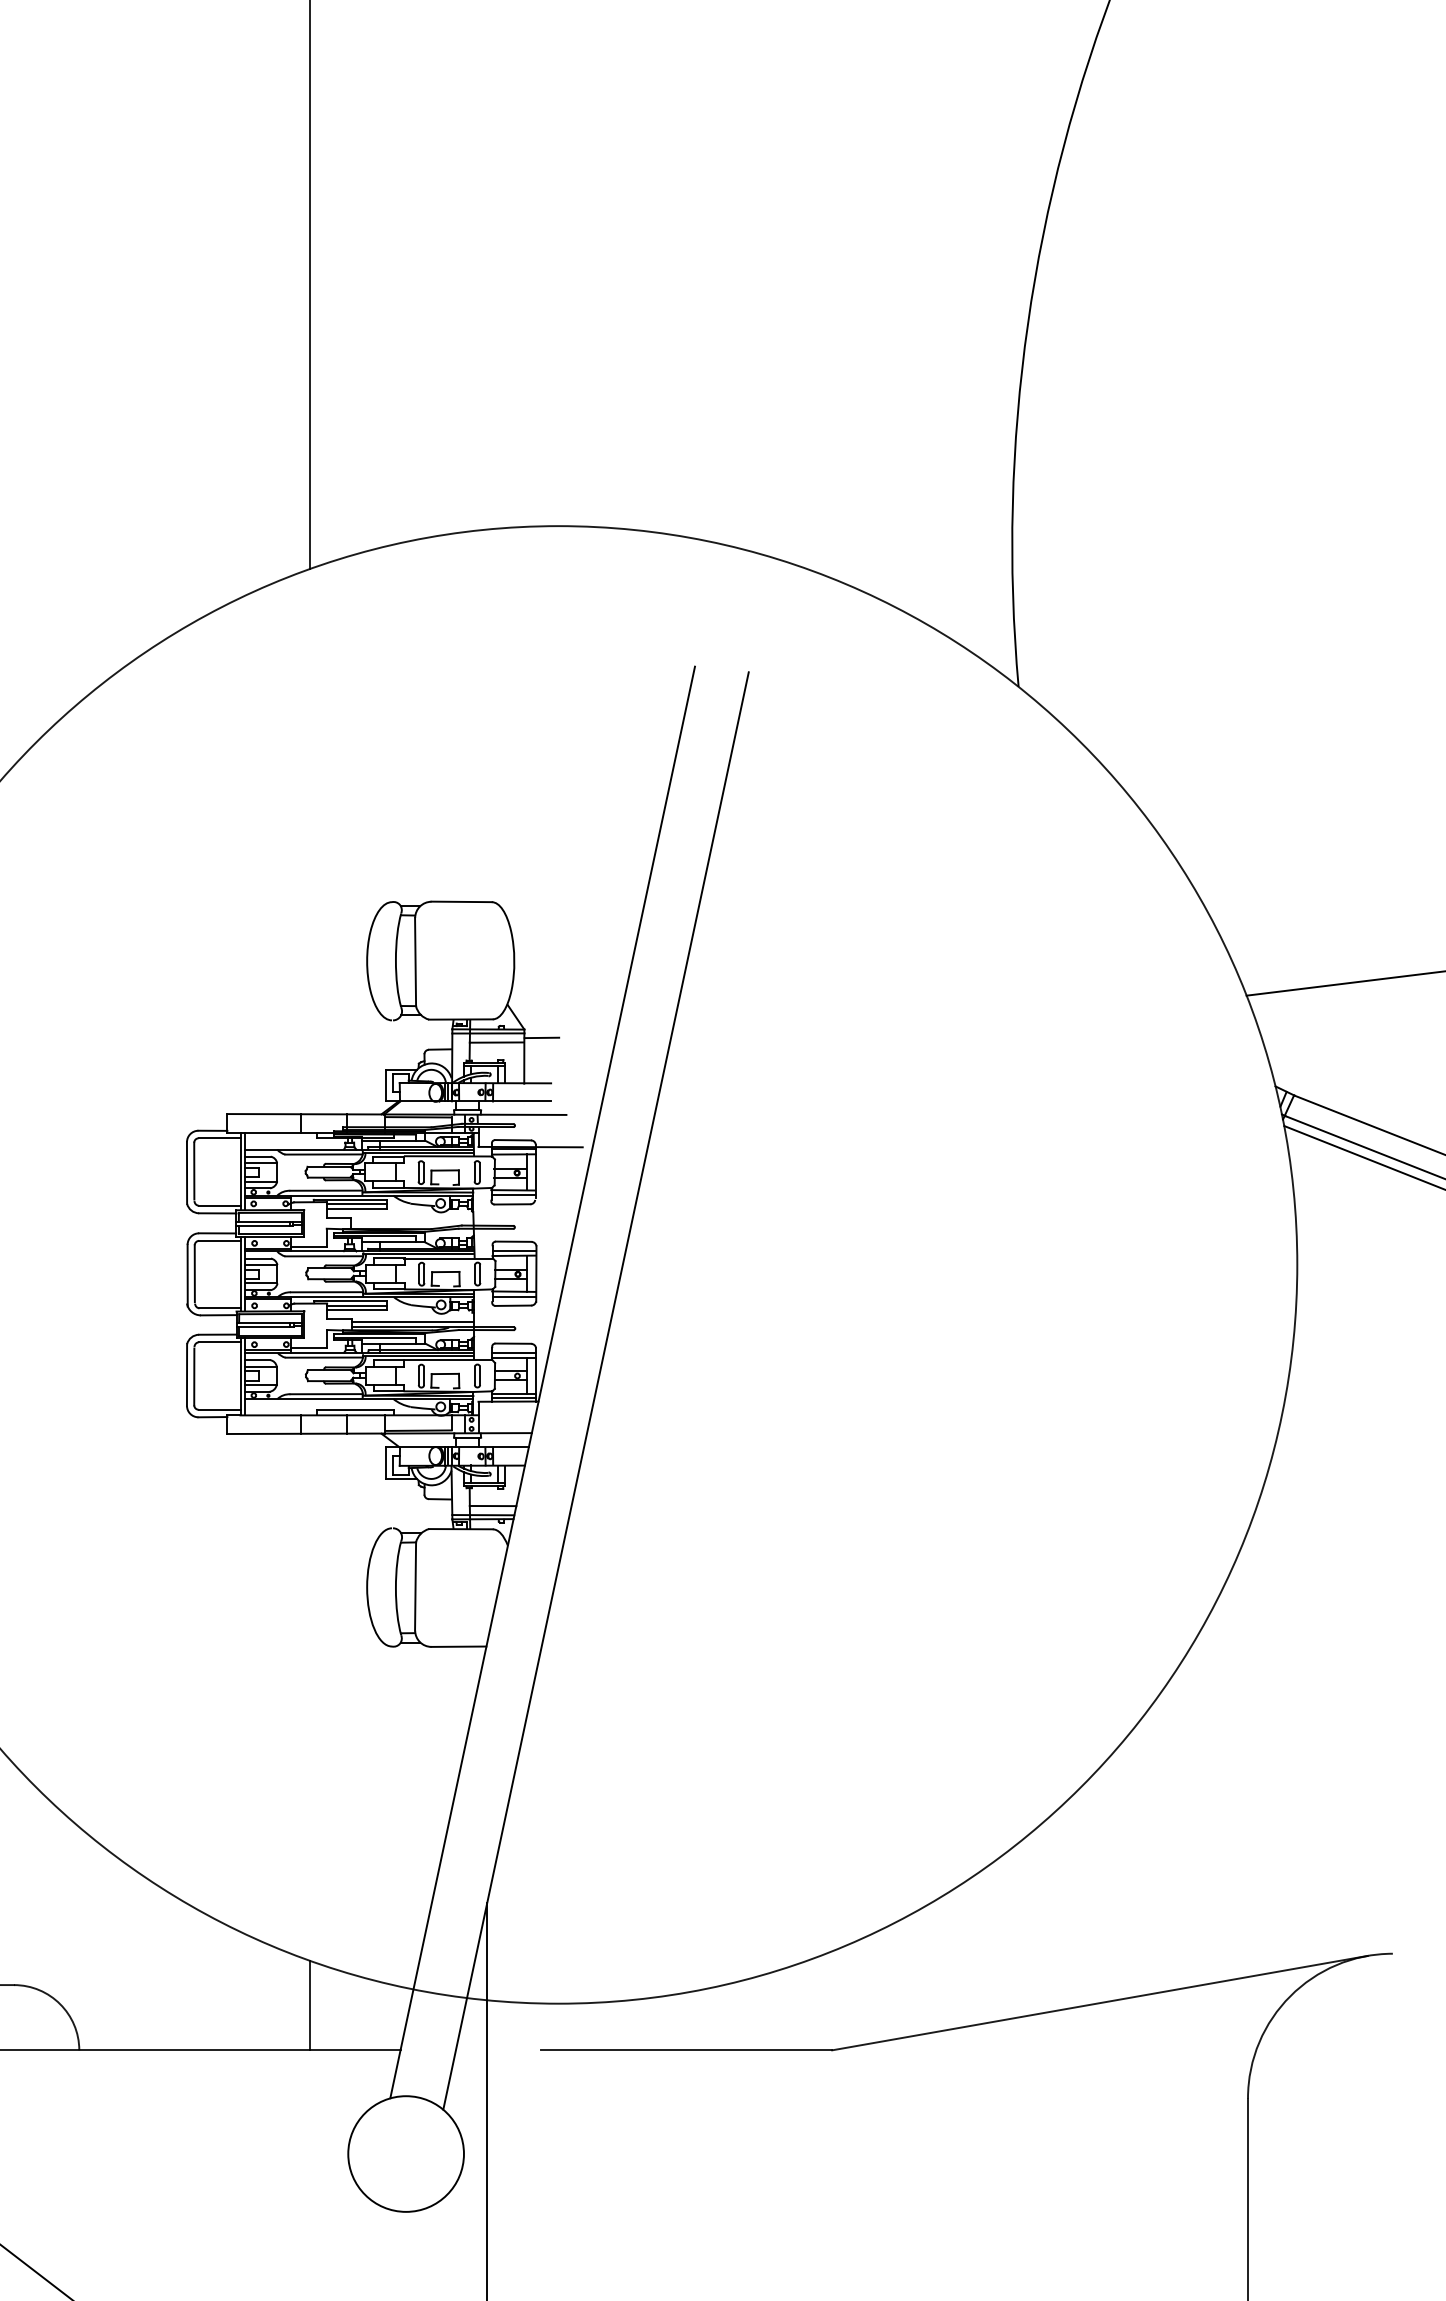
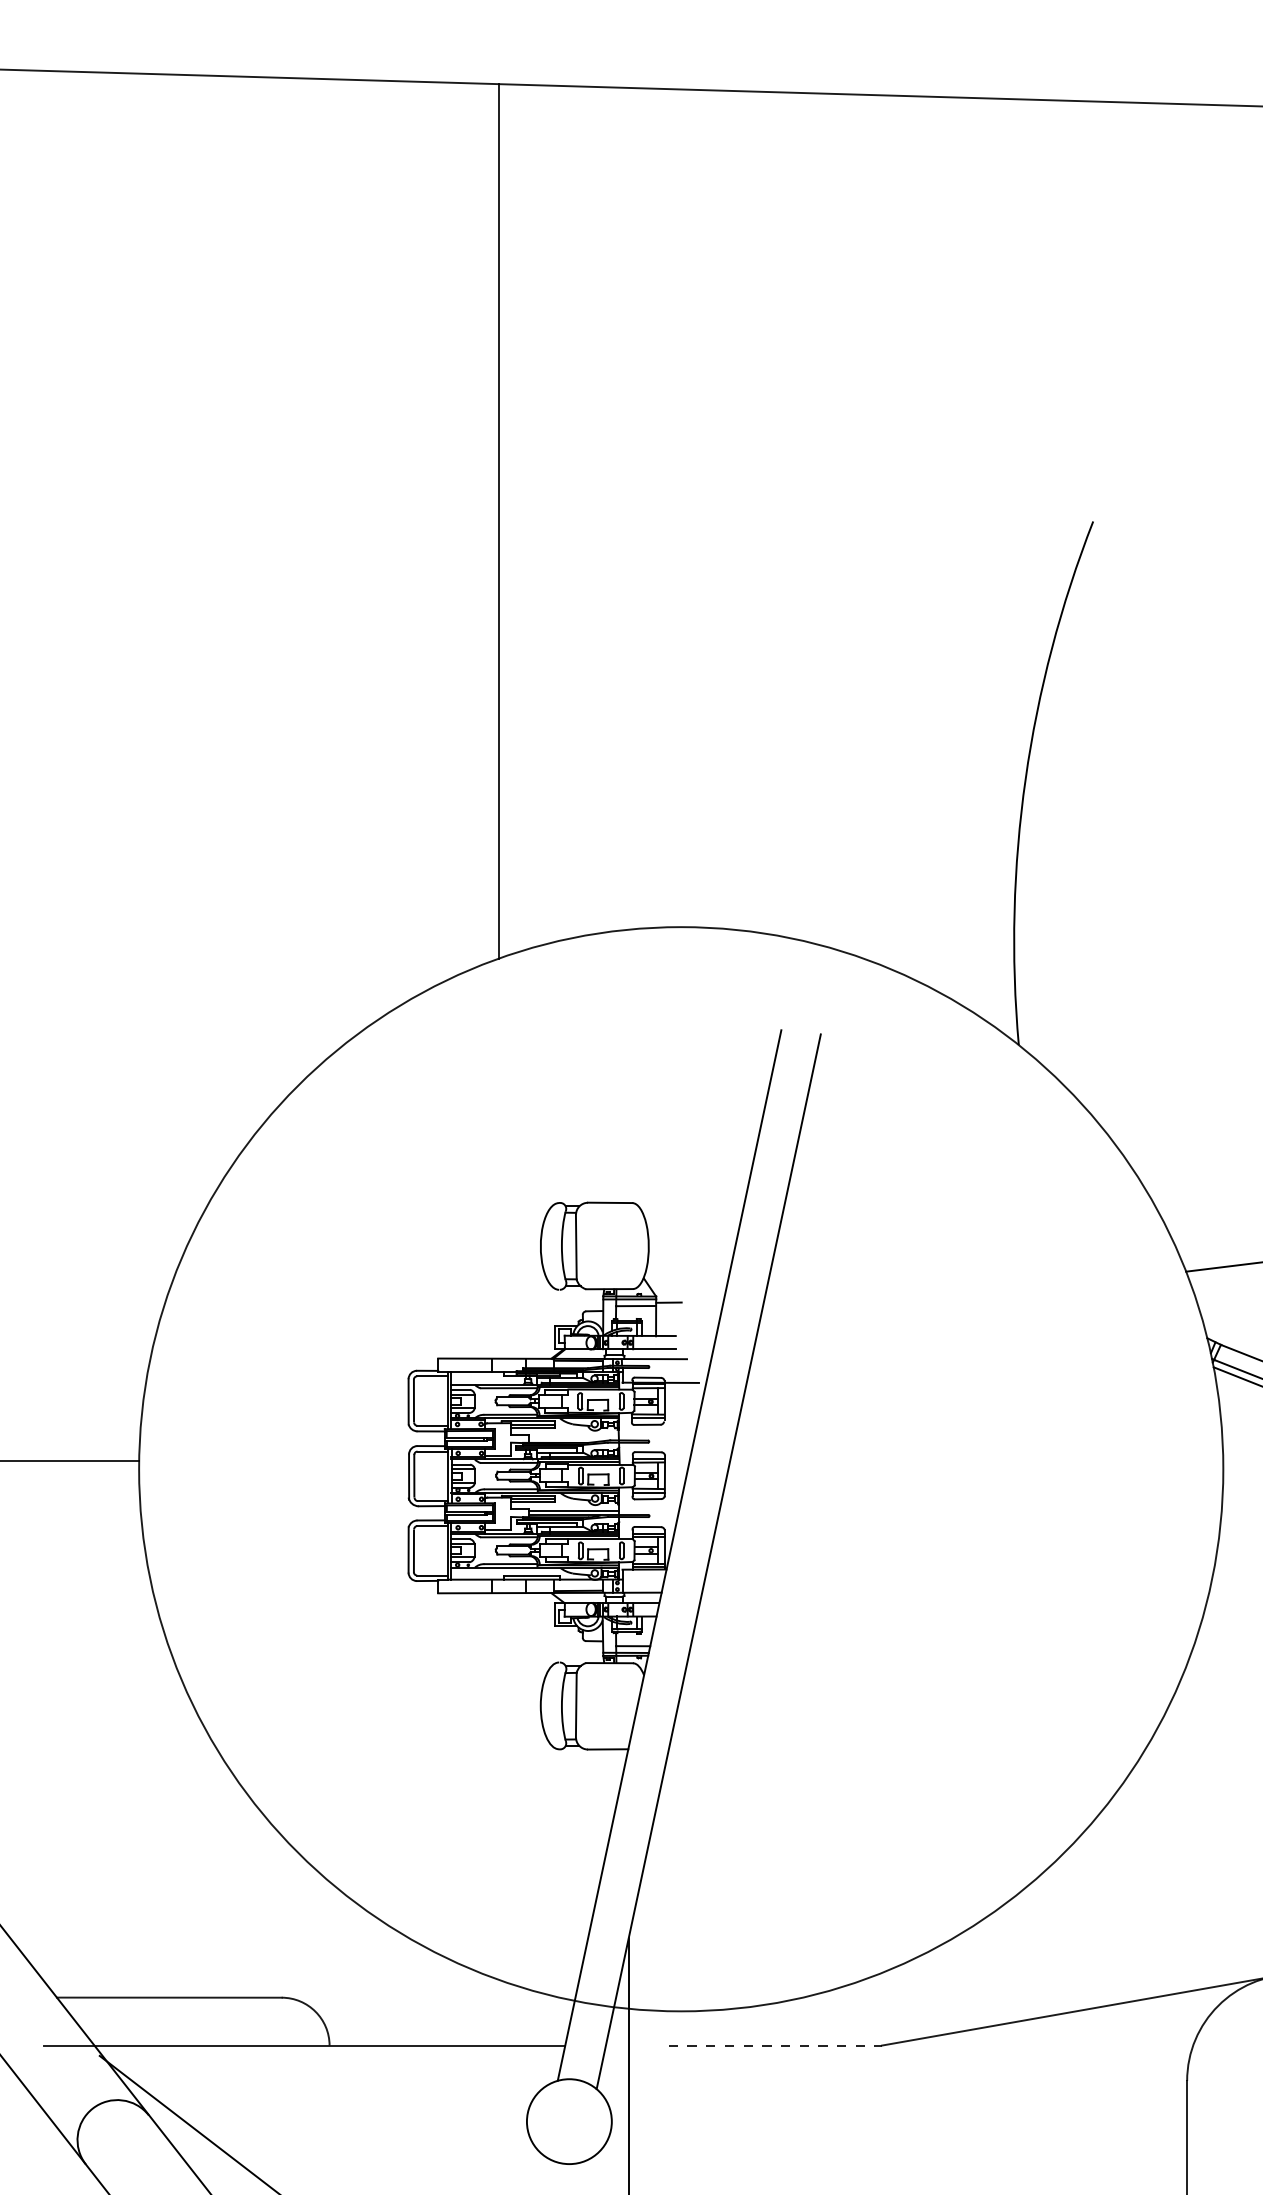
line: (310, 2005) -> (499, 2012), removed
line: (687, 2050) -> (775, 2045), solid -> dashed

